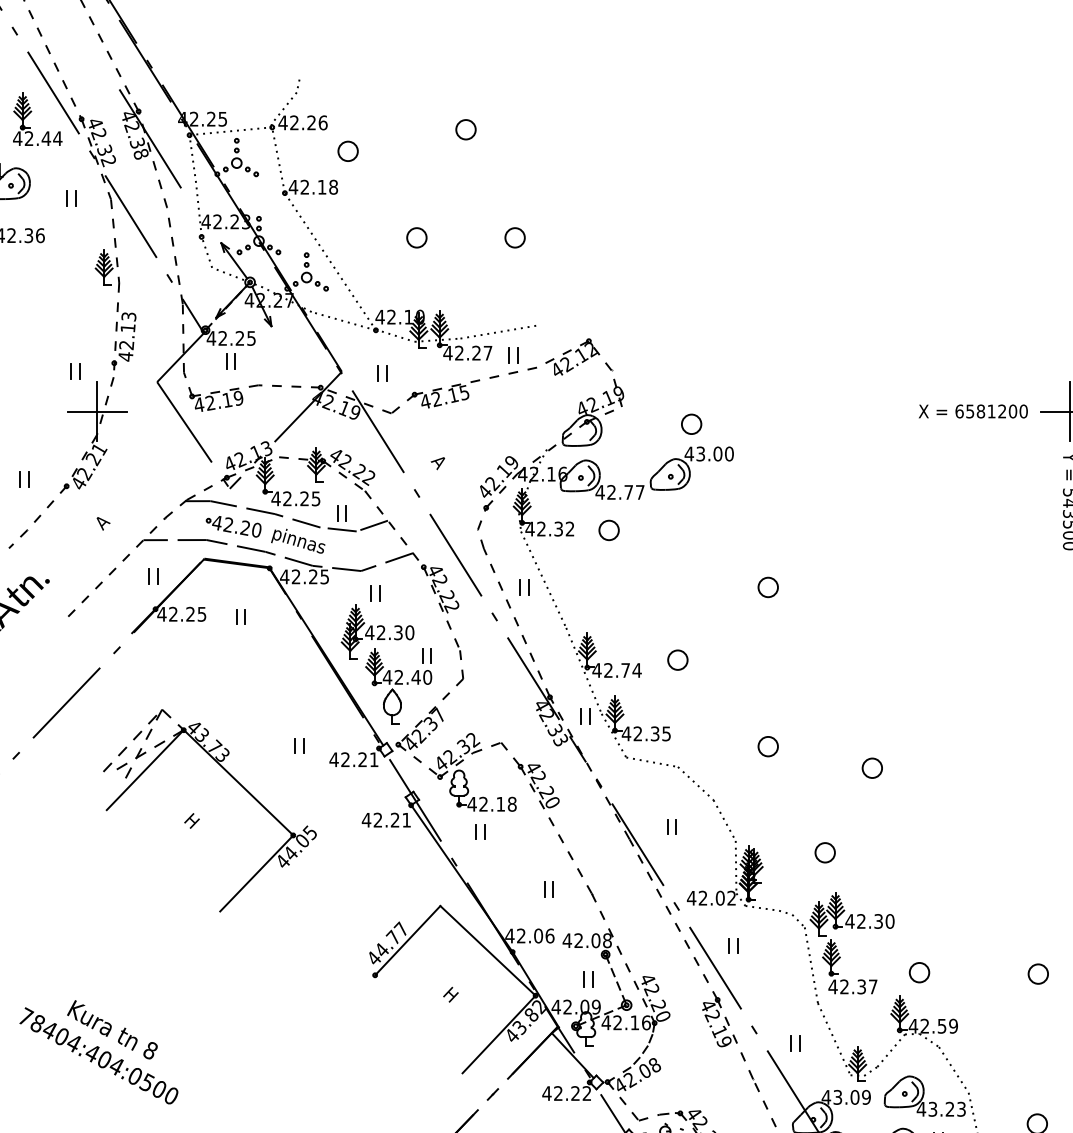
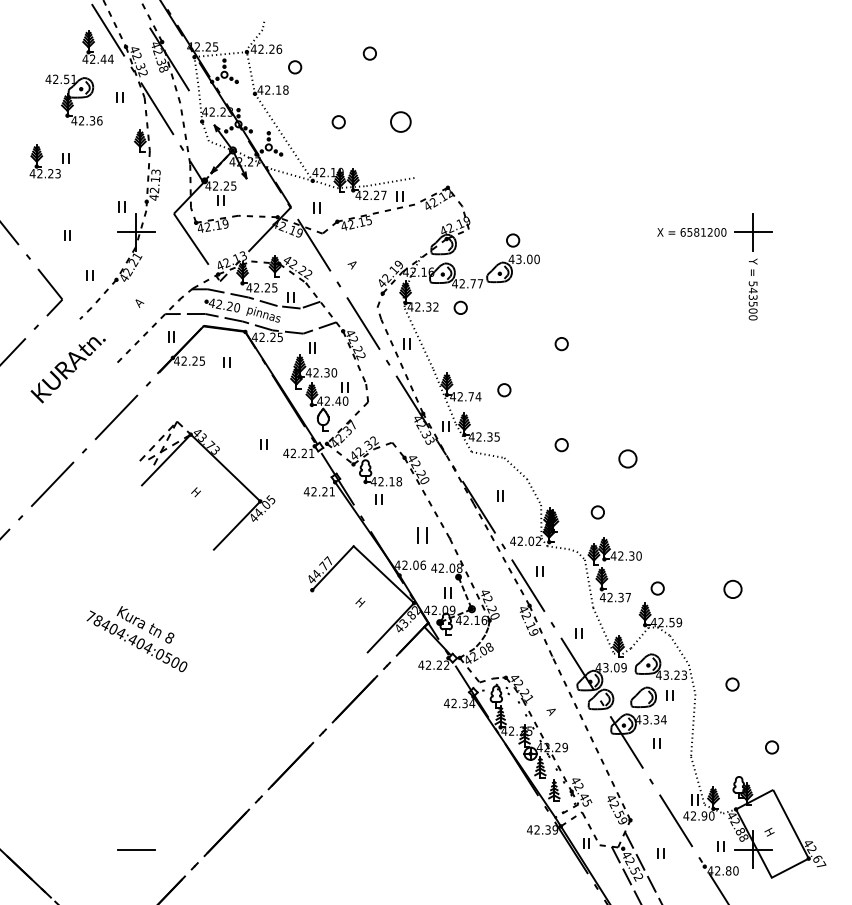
circle: (515, 238) -> (401, 122), size x1.6
circle: (871, 767) -> (627, 458), size x1.4
part: (548, 889) -> (422, 535), size x1.6
circle: (1038, 974) -> (733, 589), size x1.4

